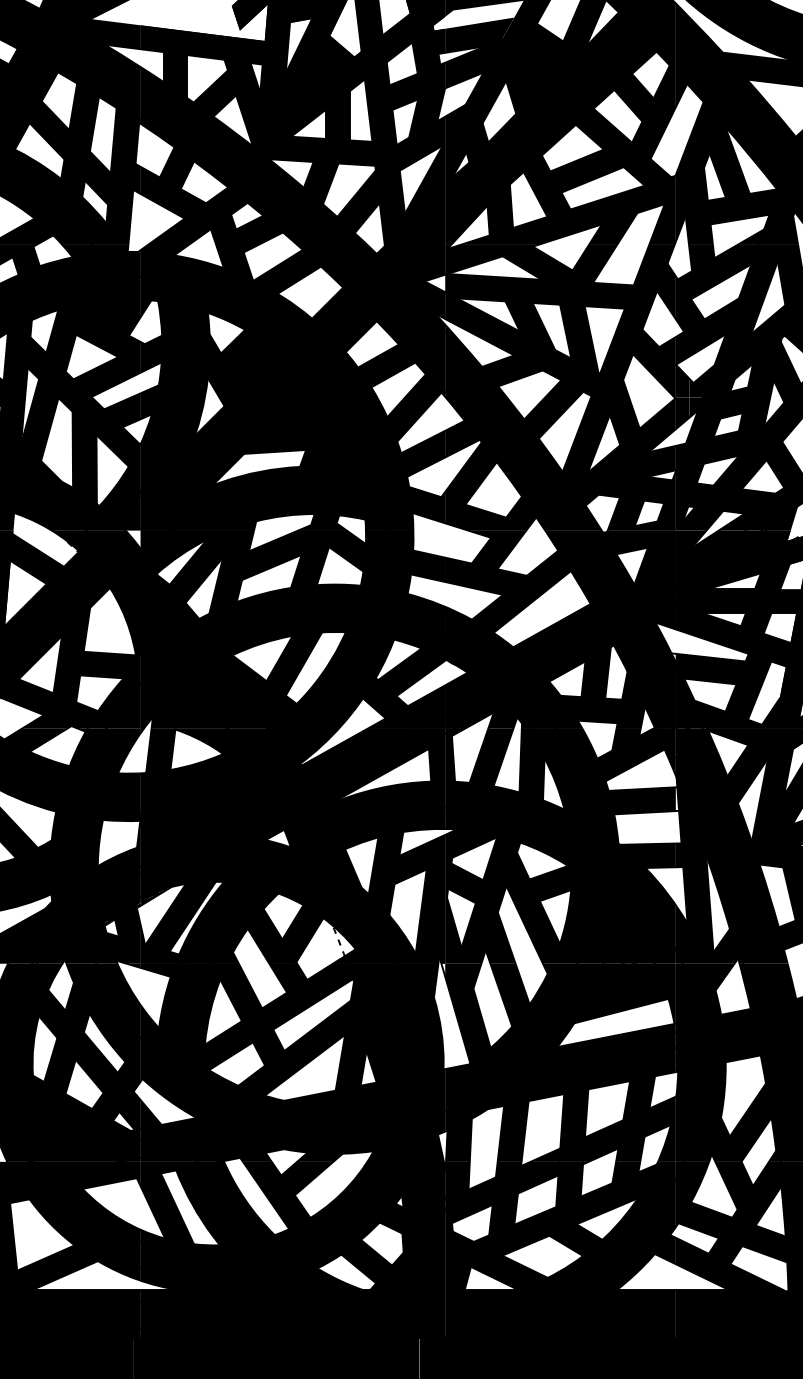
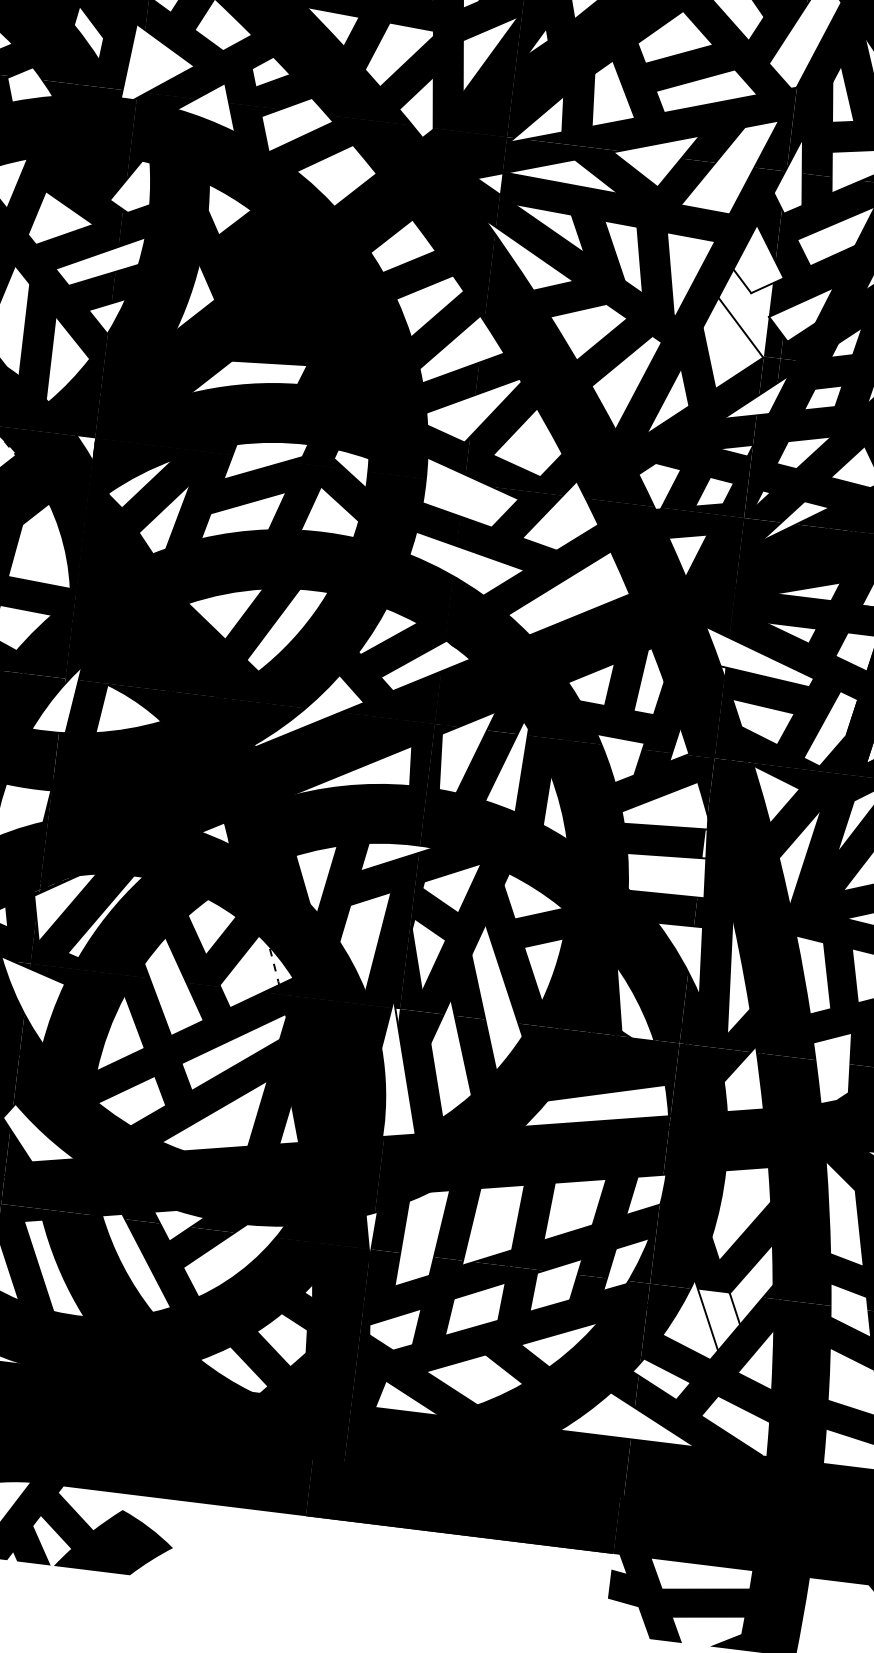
fill: (653, 363) -> (741, 312), removed
fill: (636, 935) -> (636, 1003), removed
fill: (734, 1185) -> (717, 1321), removed

